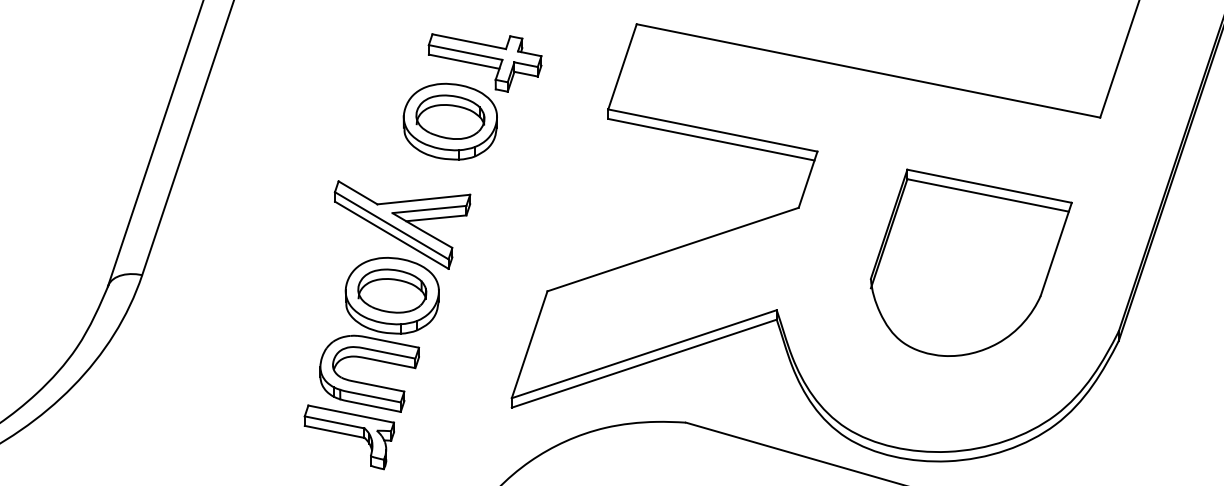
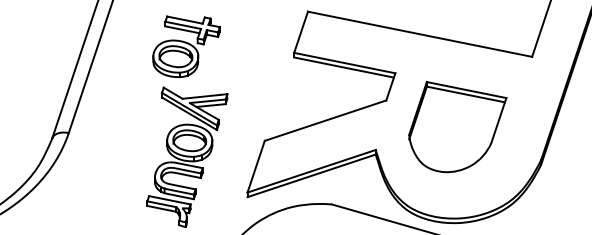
part: (472, 96) -> (186, 46), moved
part: (970, 263) -> (457, 127), moved

